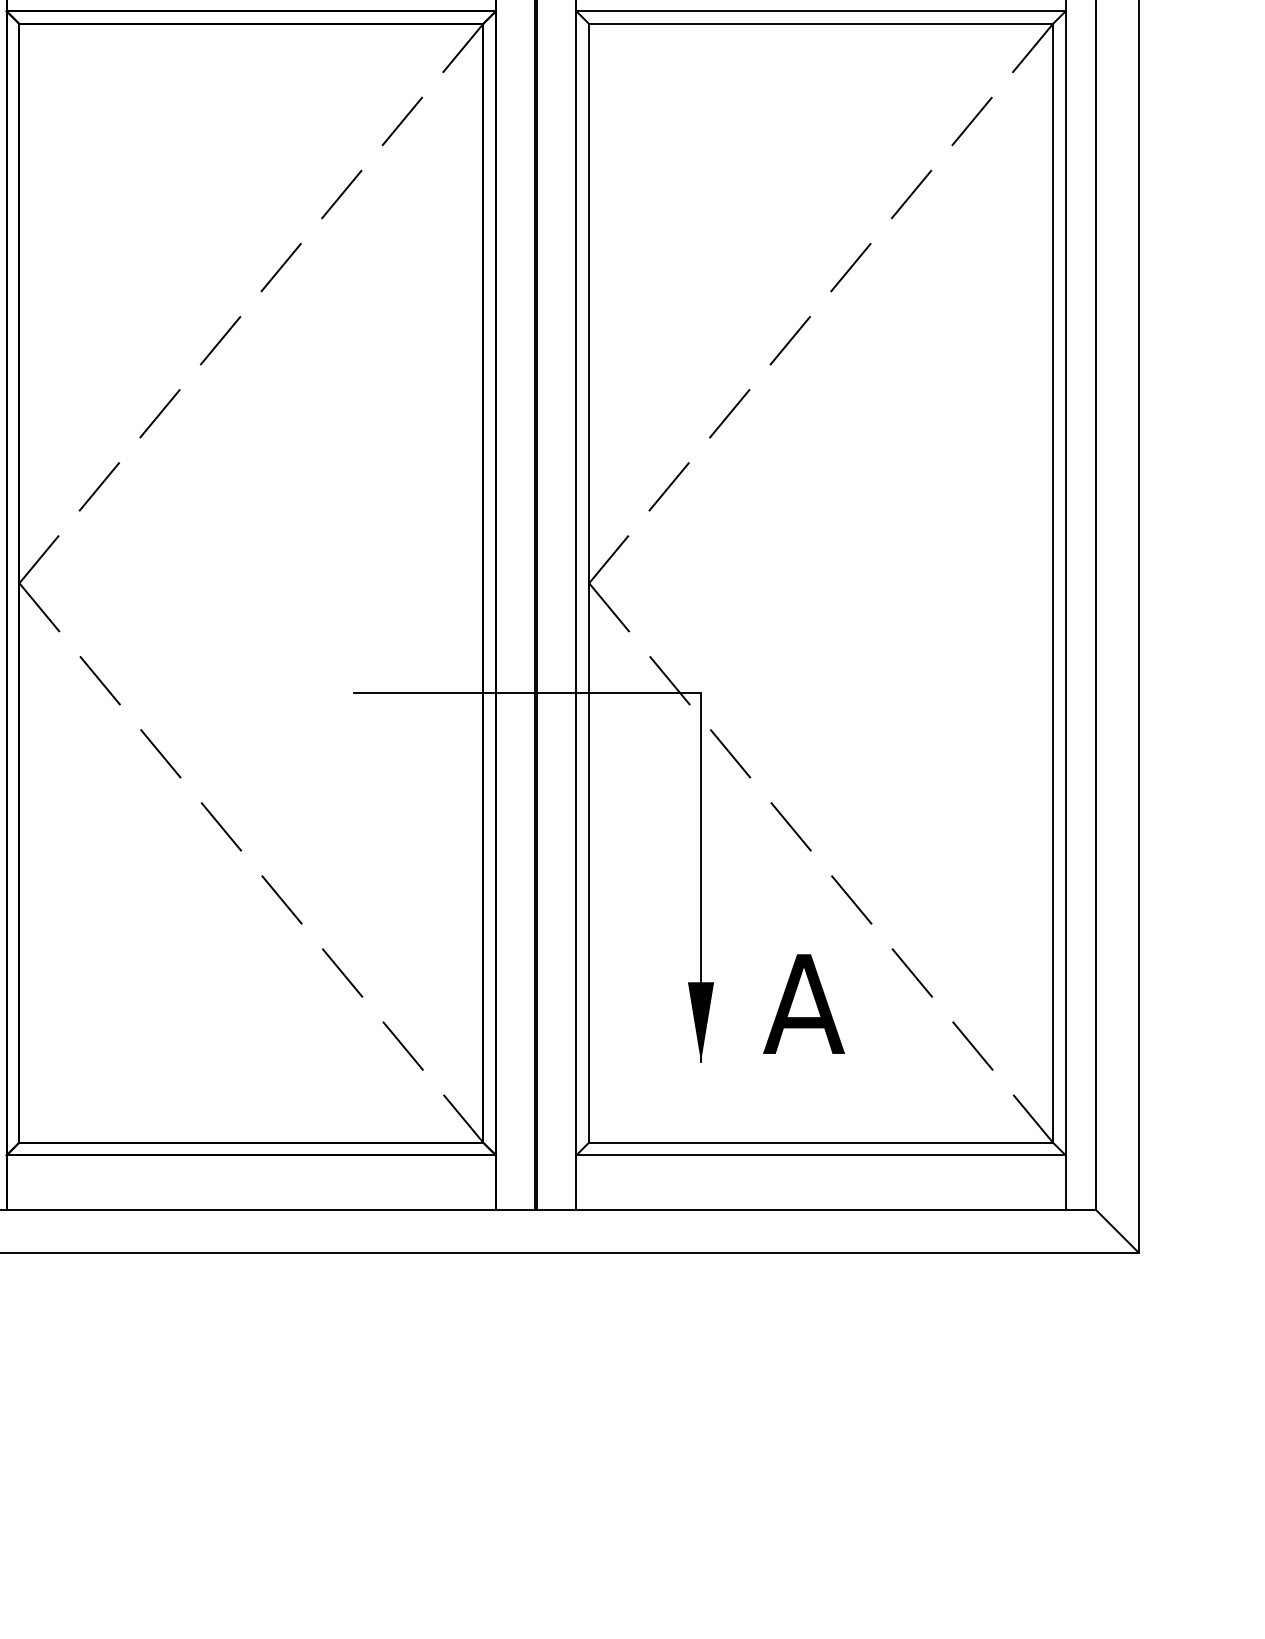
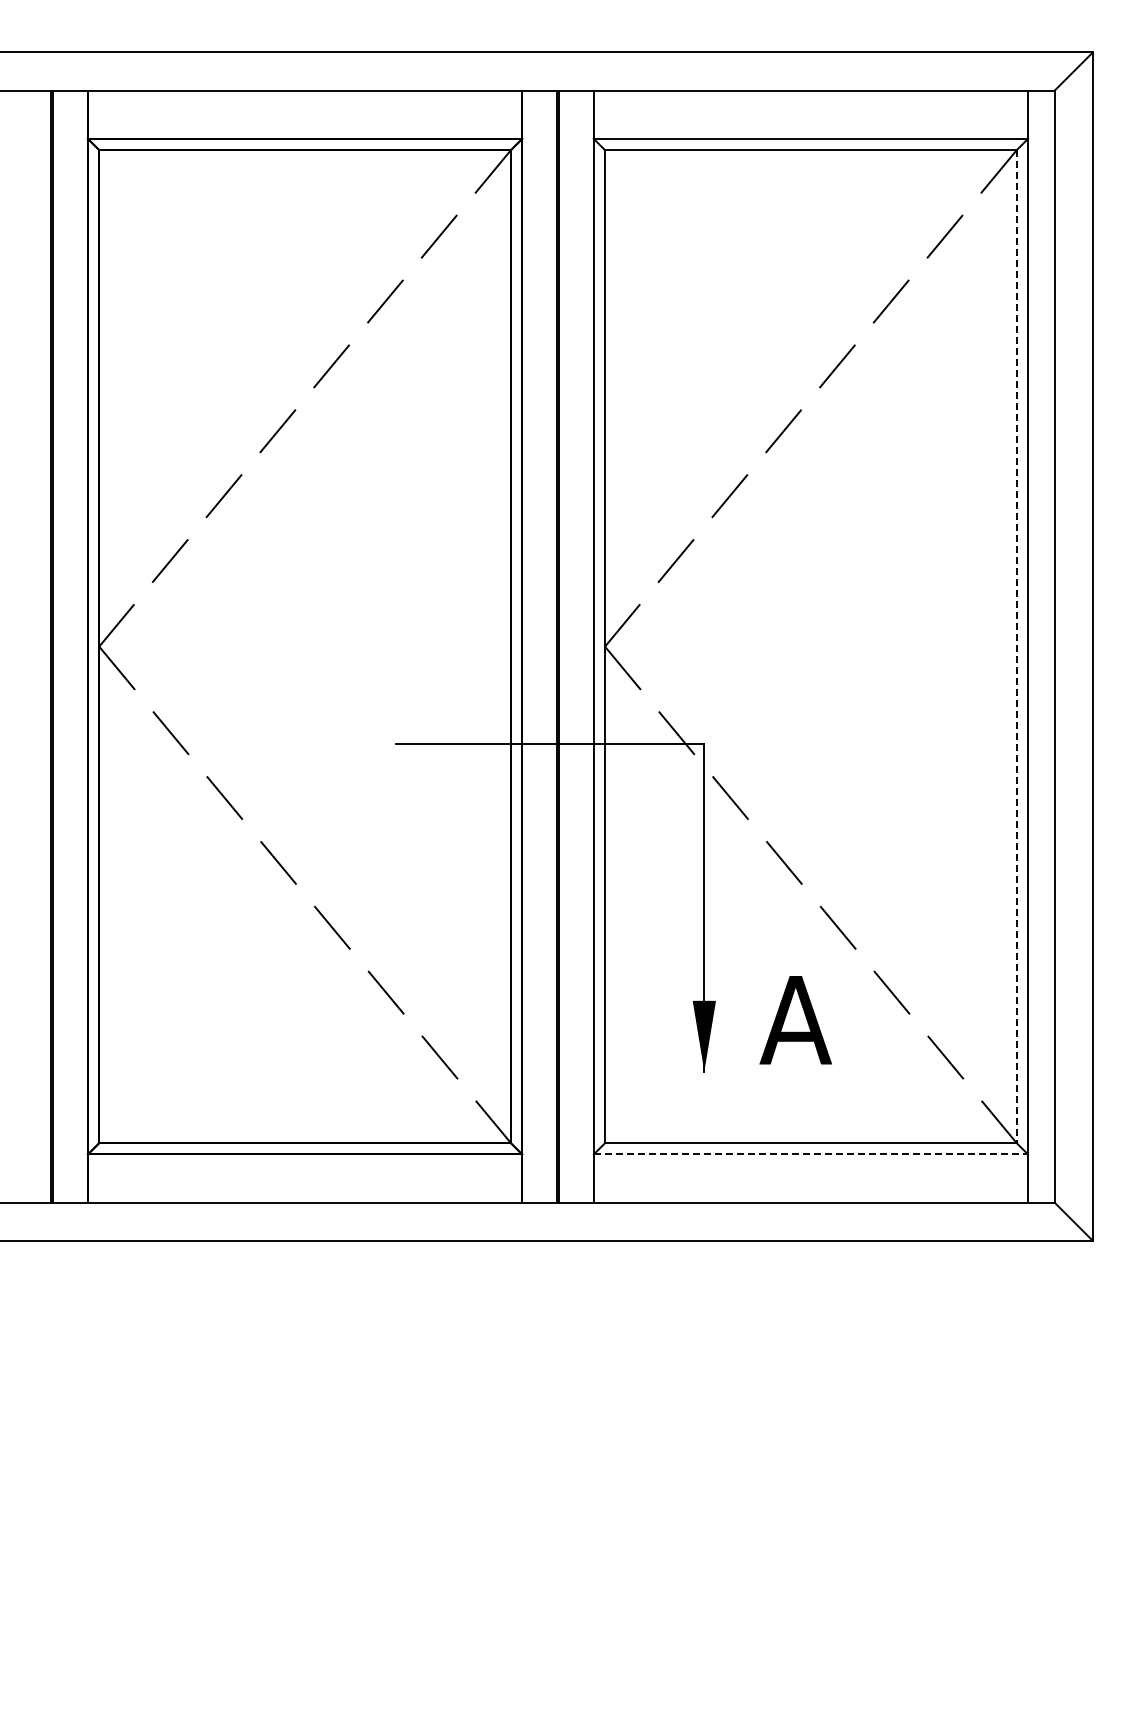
line: (1052, 583) -> (1016, 646), solid -> dashed
line: (821, 1155) -> (811, 1154), solid -> dashed

